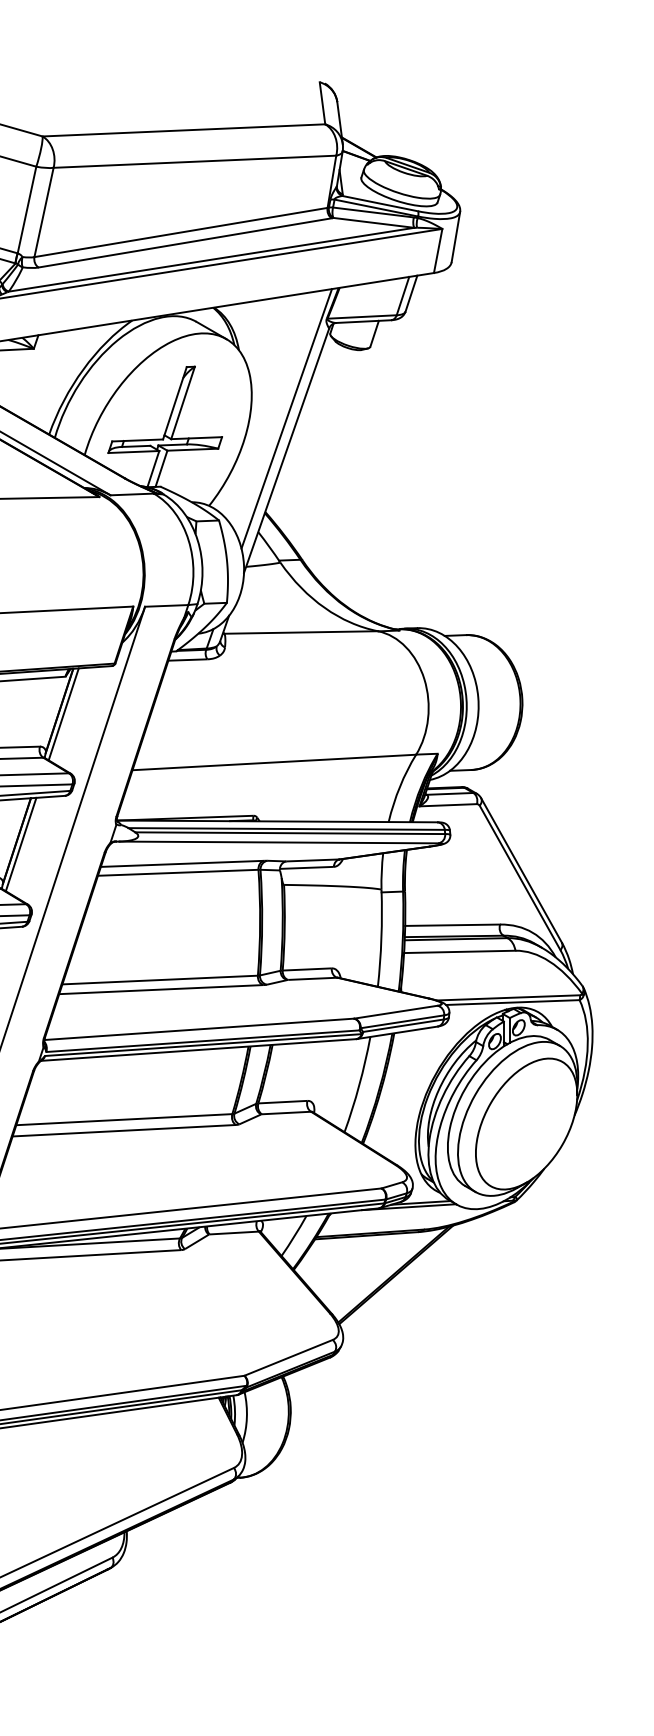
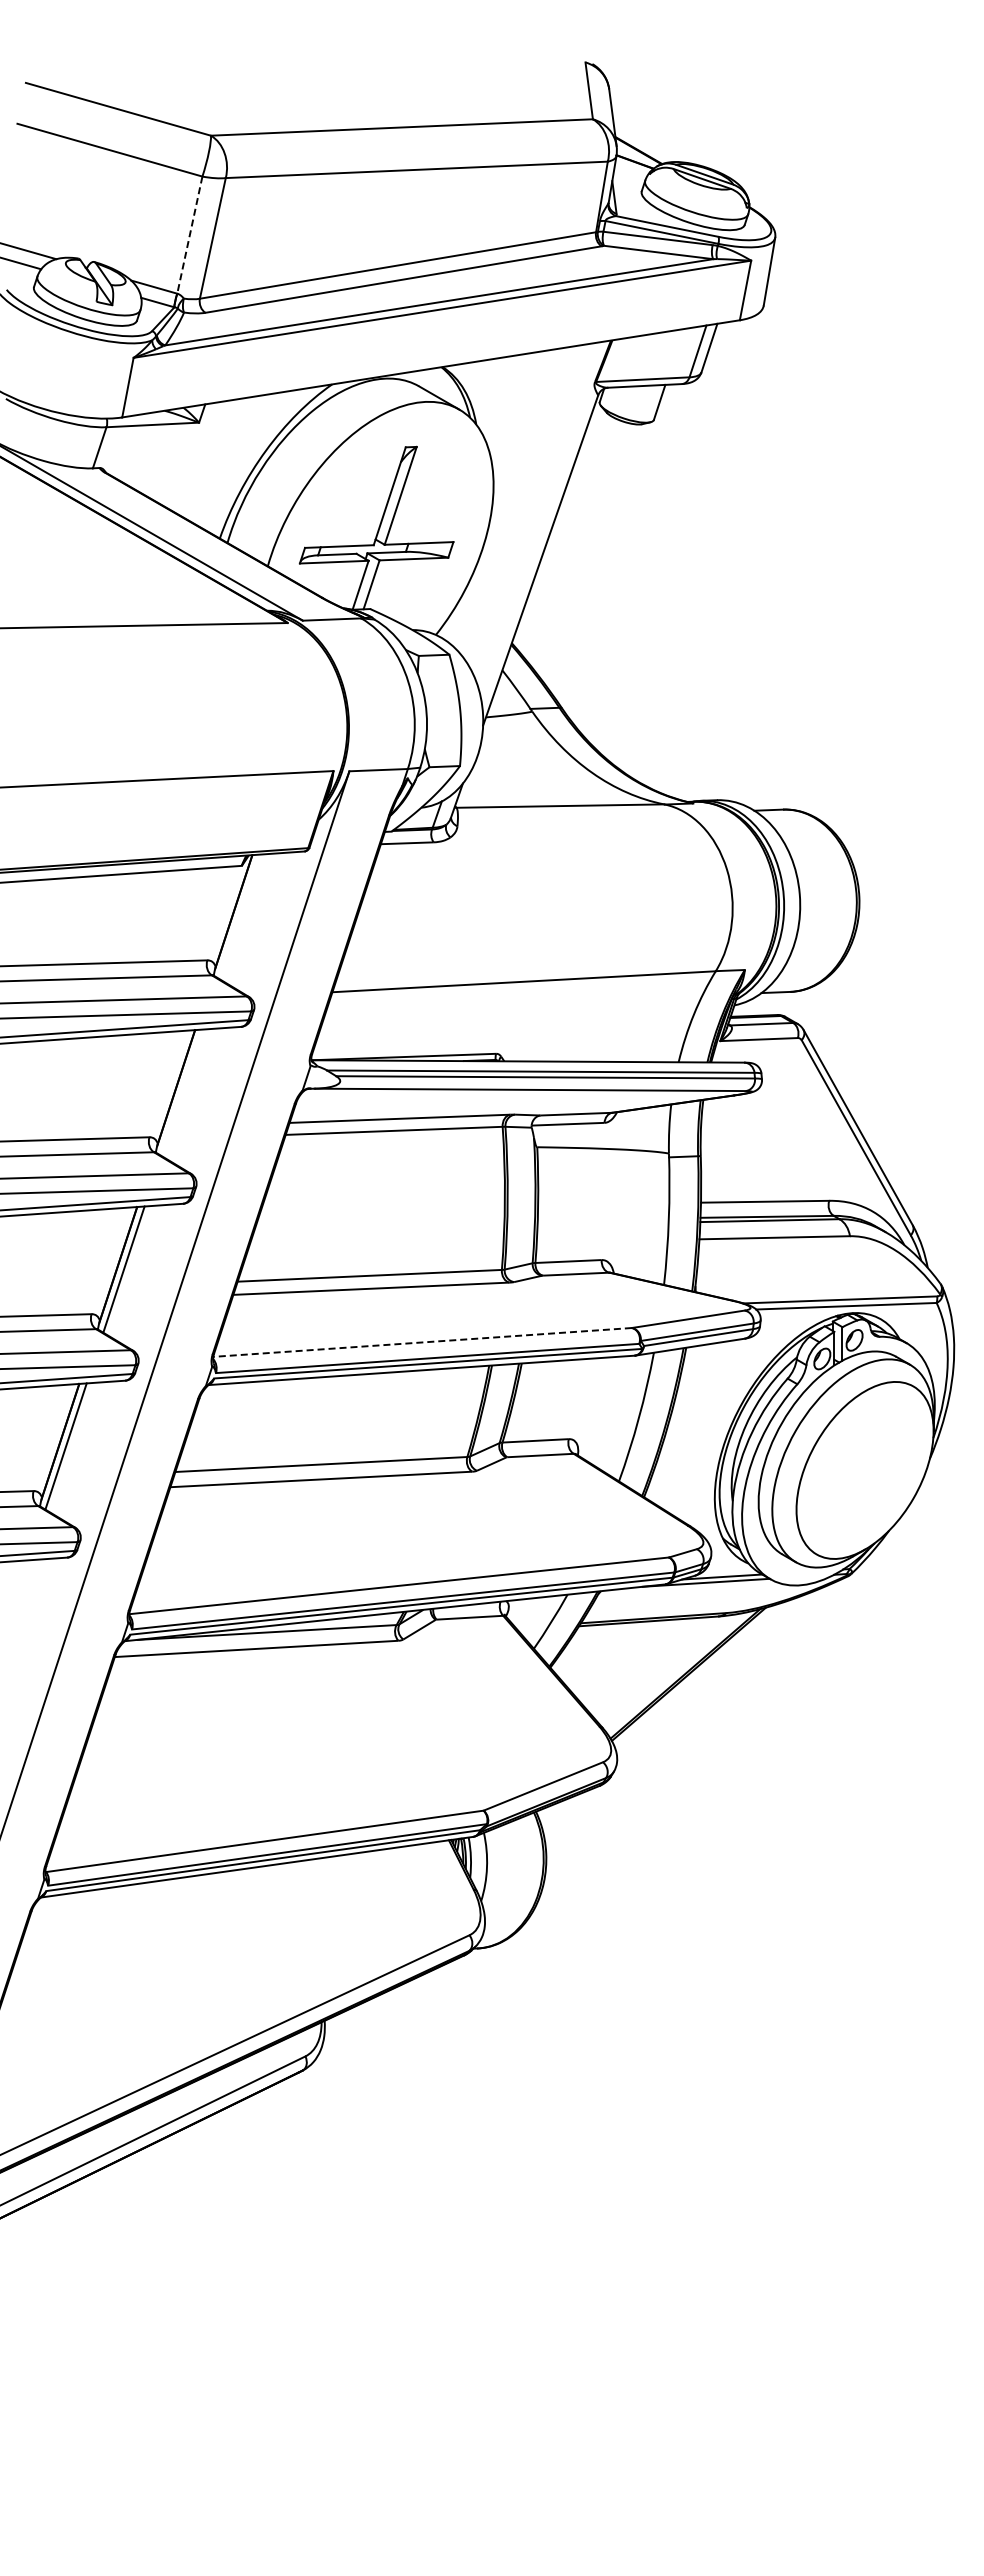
line: (26, 210) -> (189, 235), solid -> dashed
line: (286, 418) -> (540, 516), removed
line: (63, 714) -> (239, 916), removed
line: (20, 844) -> (181, 1092), removed
line: (199, 1029) -> (422, 1342), solid -> dashed

